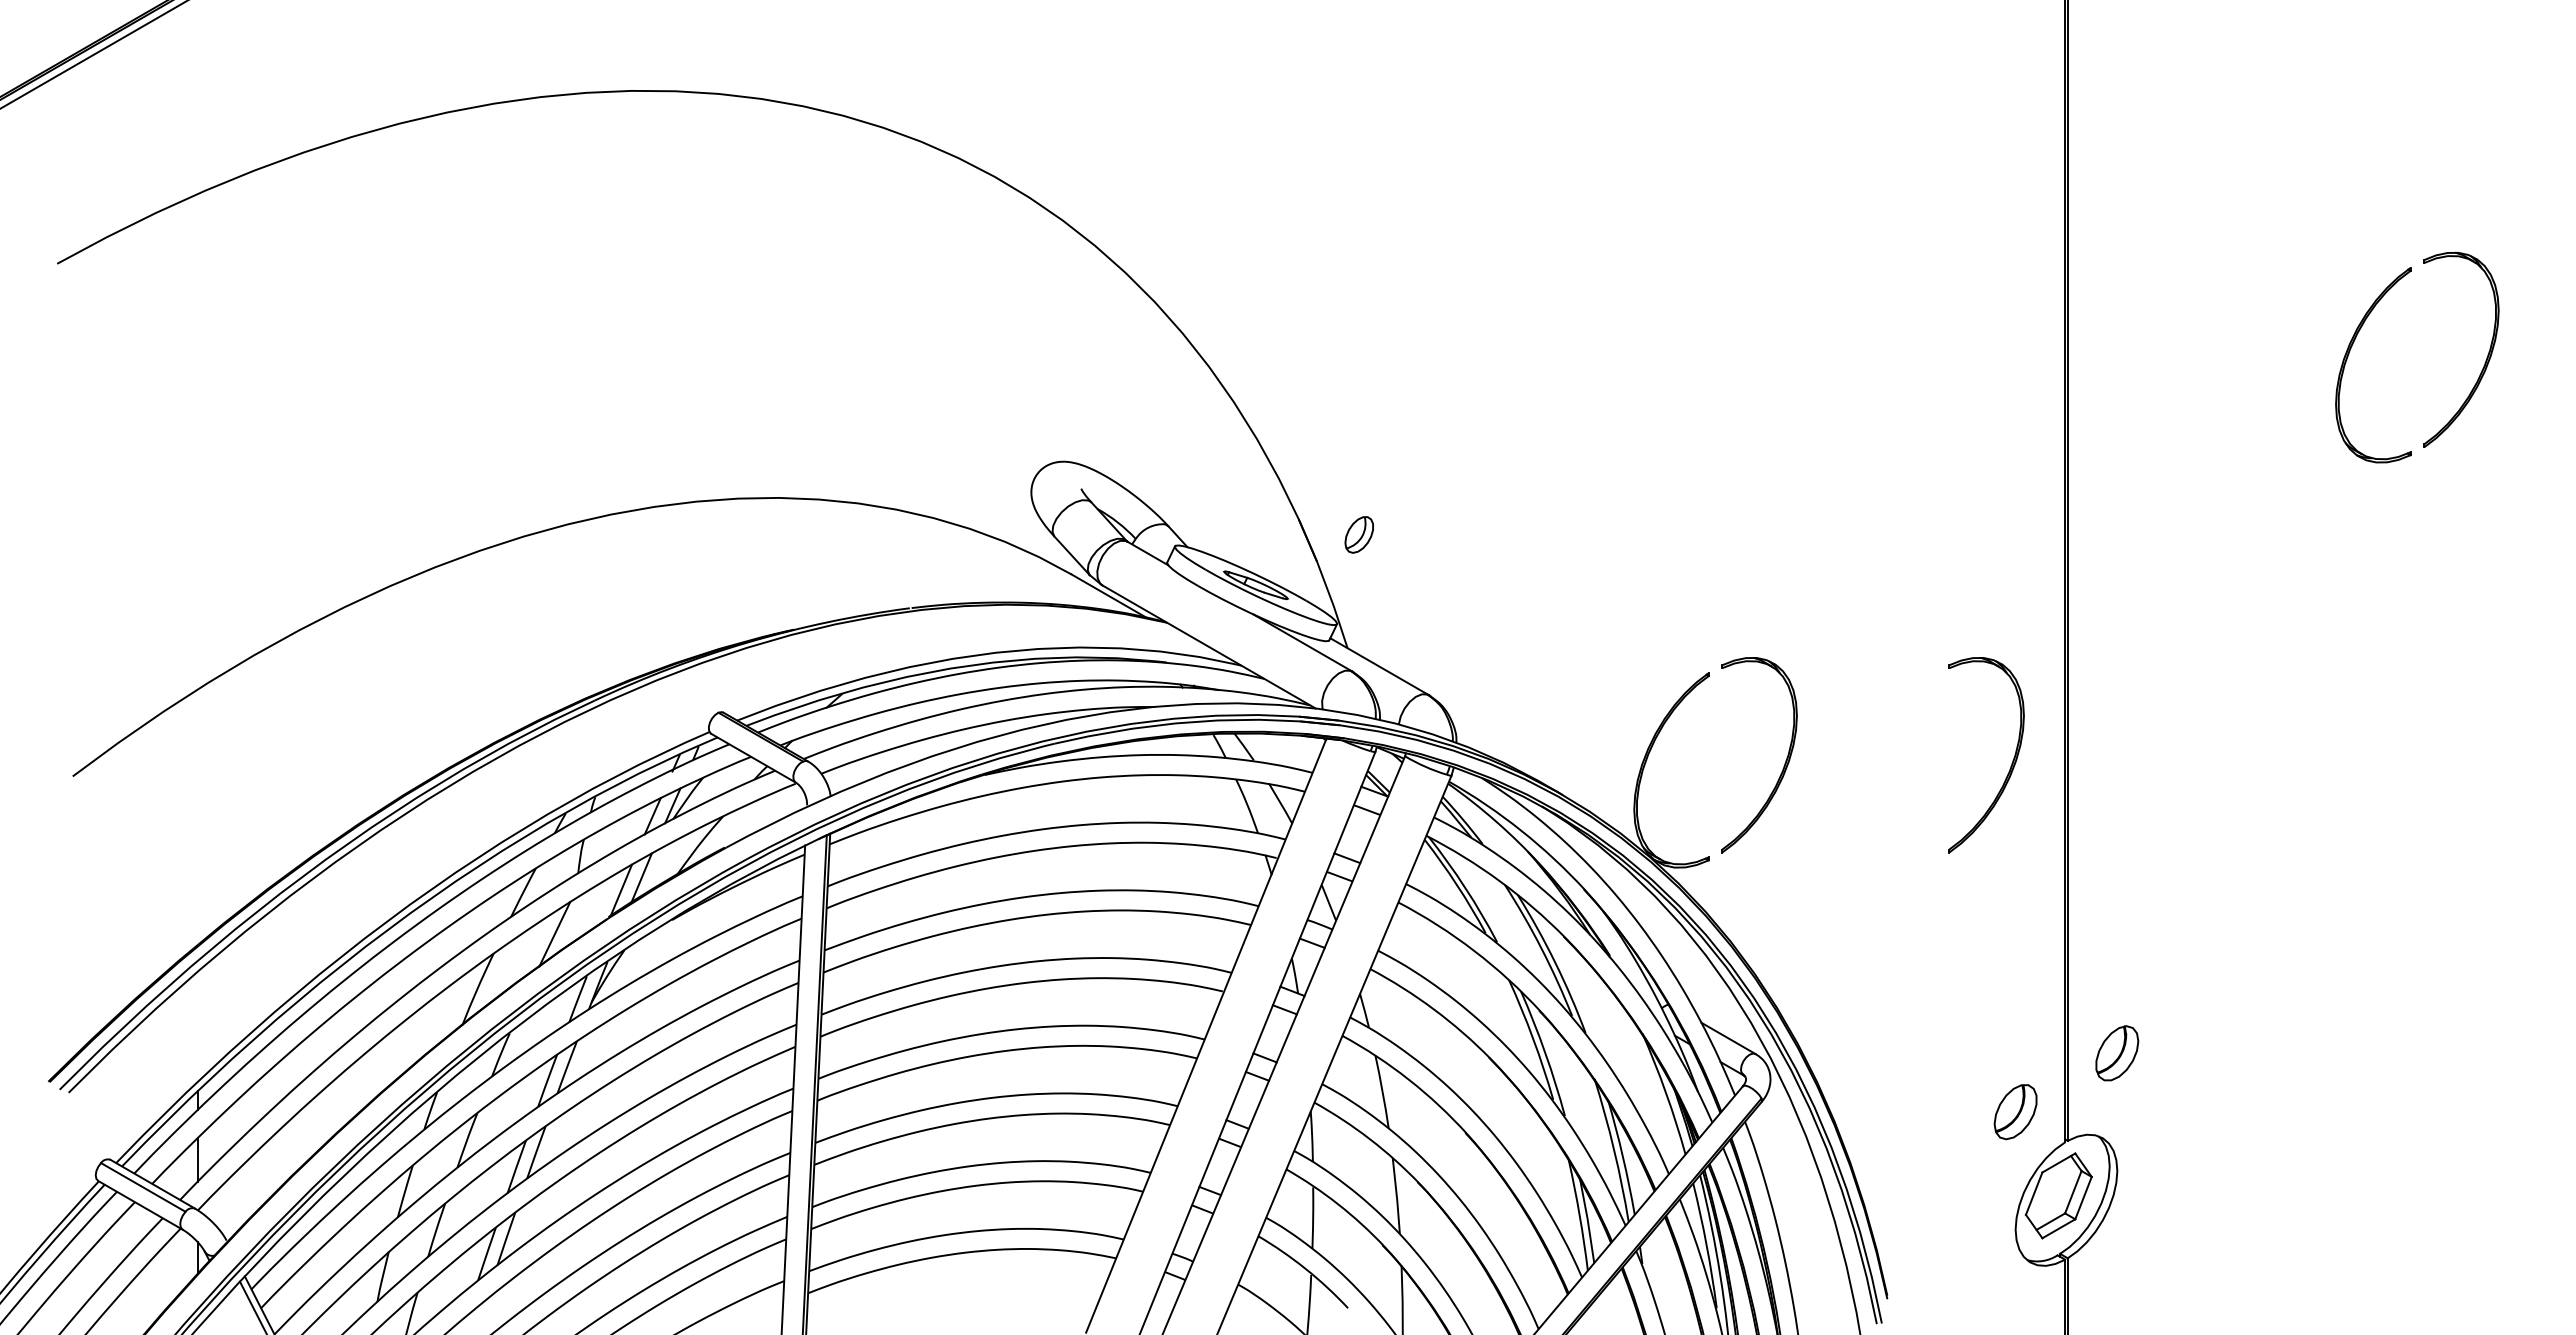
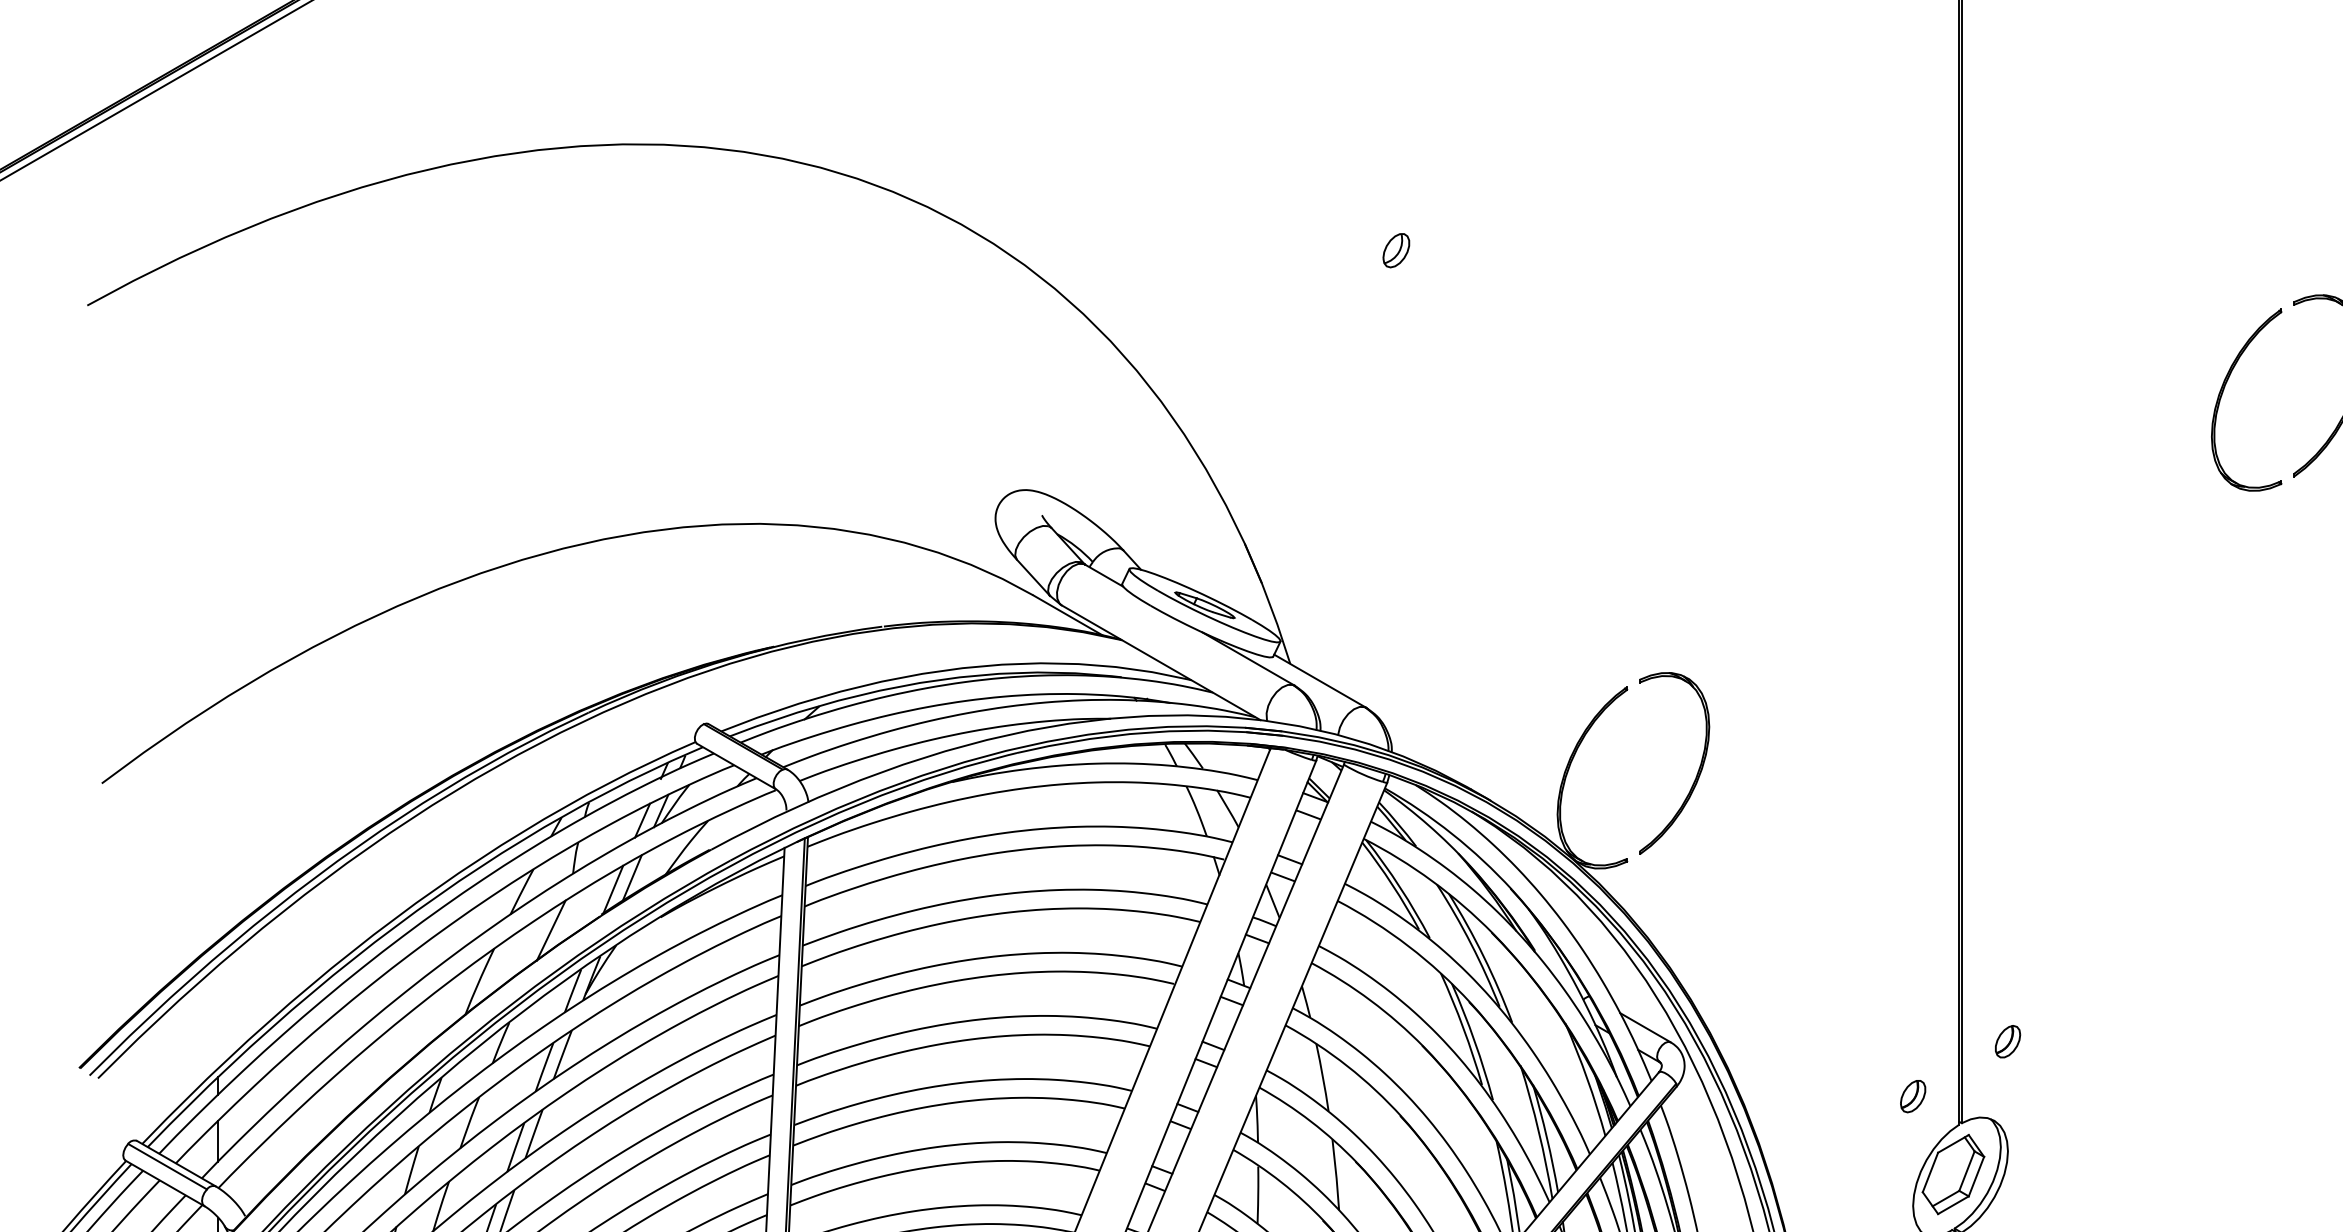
part: (1358, 534) -> (1395, 250), moved
part: (2011, 763) -> (1909, 771), removed
part: (2117, 1053) -> (2008, 1041), size x0.62
part: (2015, 1112) -> (1913, 1096), size x0.62

